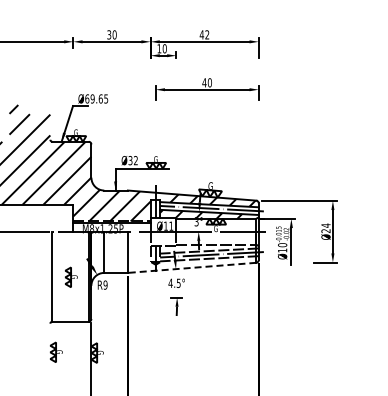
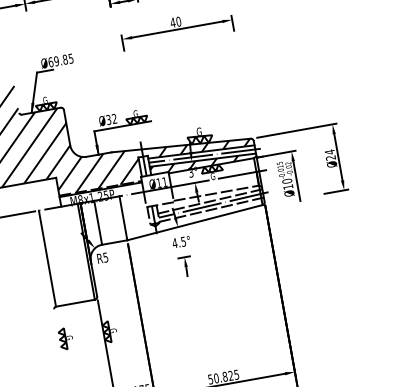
text: (100, 98) -> (64, 59), Ø69.65 -> Ø69.85
line: (191, 267) -> (194, 222), dashed -> solid
part: (71, 276) -> (67, 254), removed
text: (105, 284) -> (105, 256), R9 -> R5

